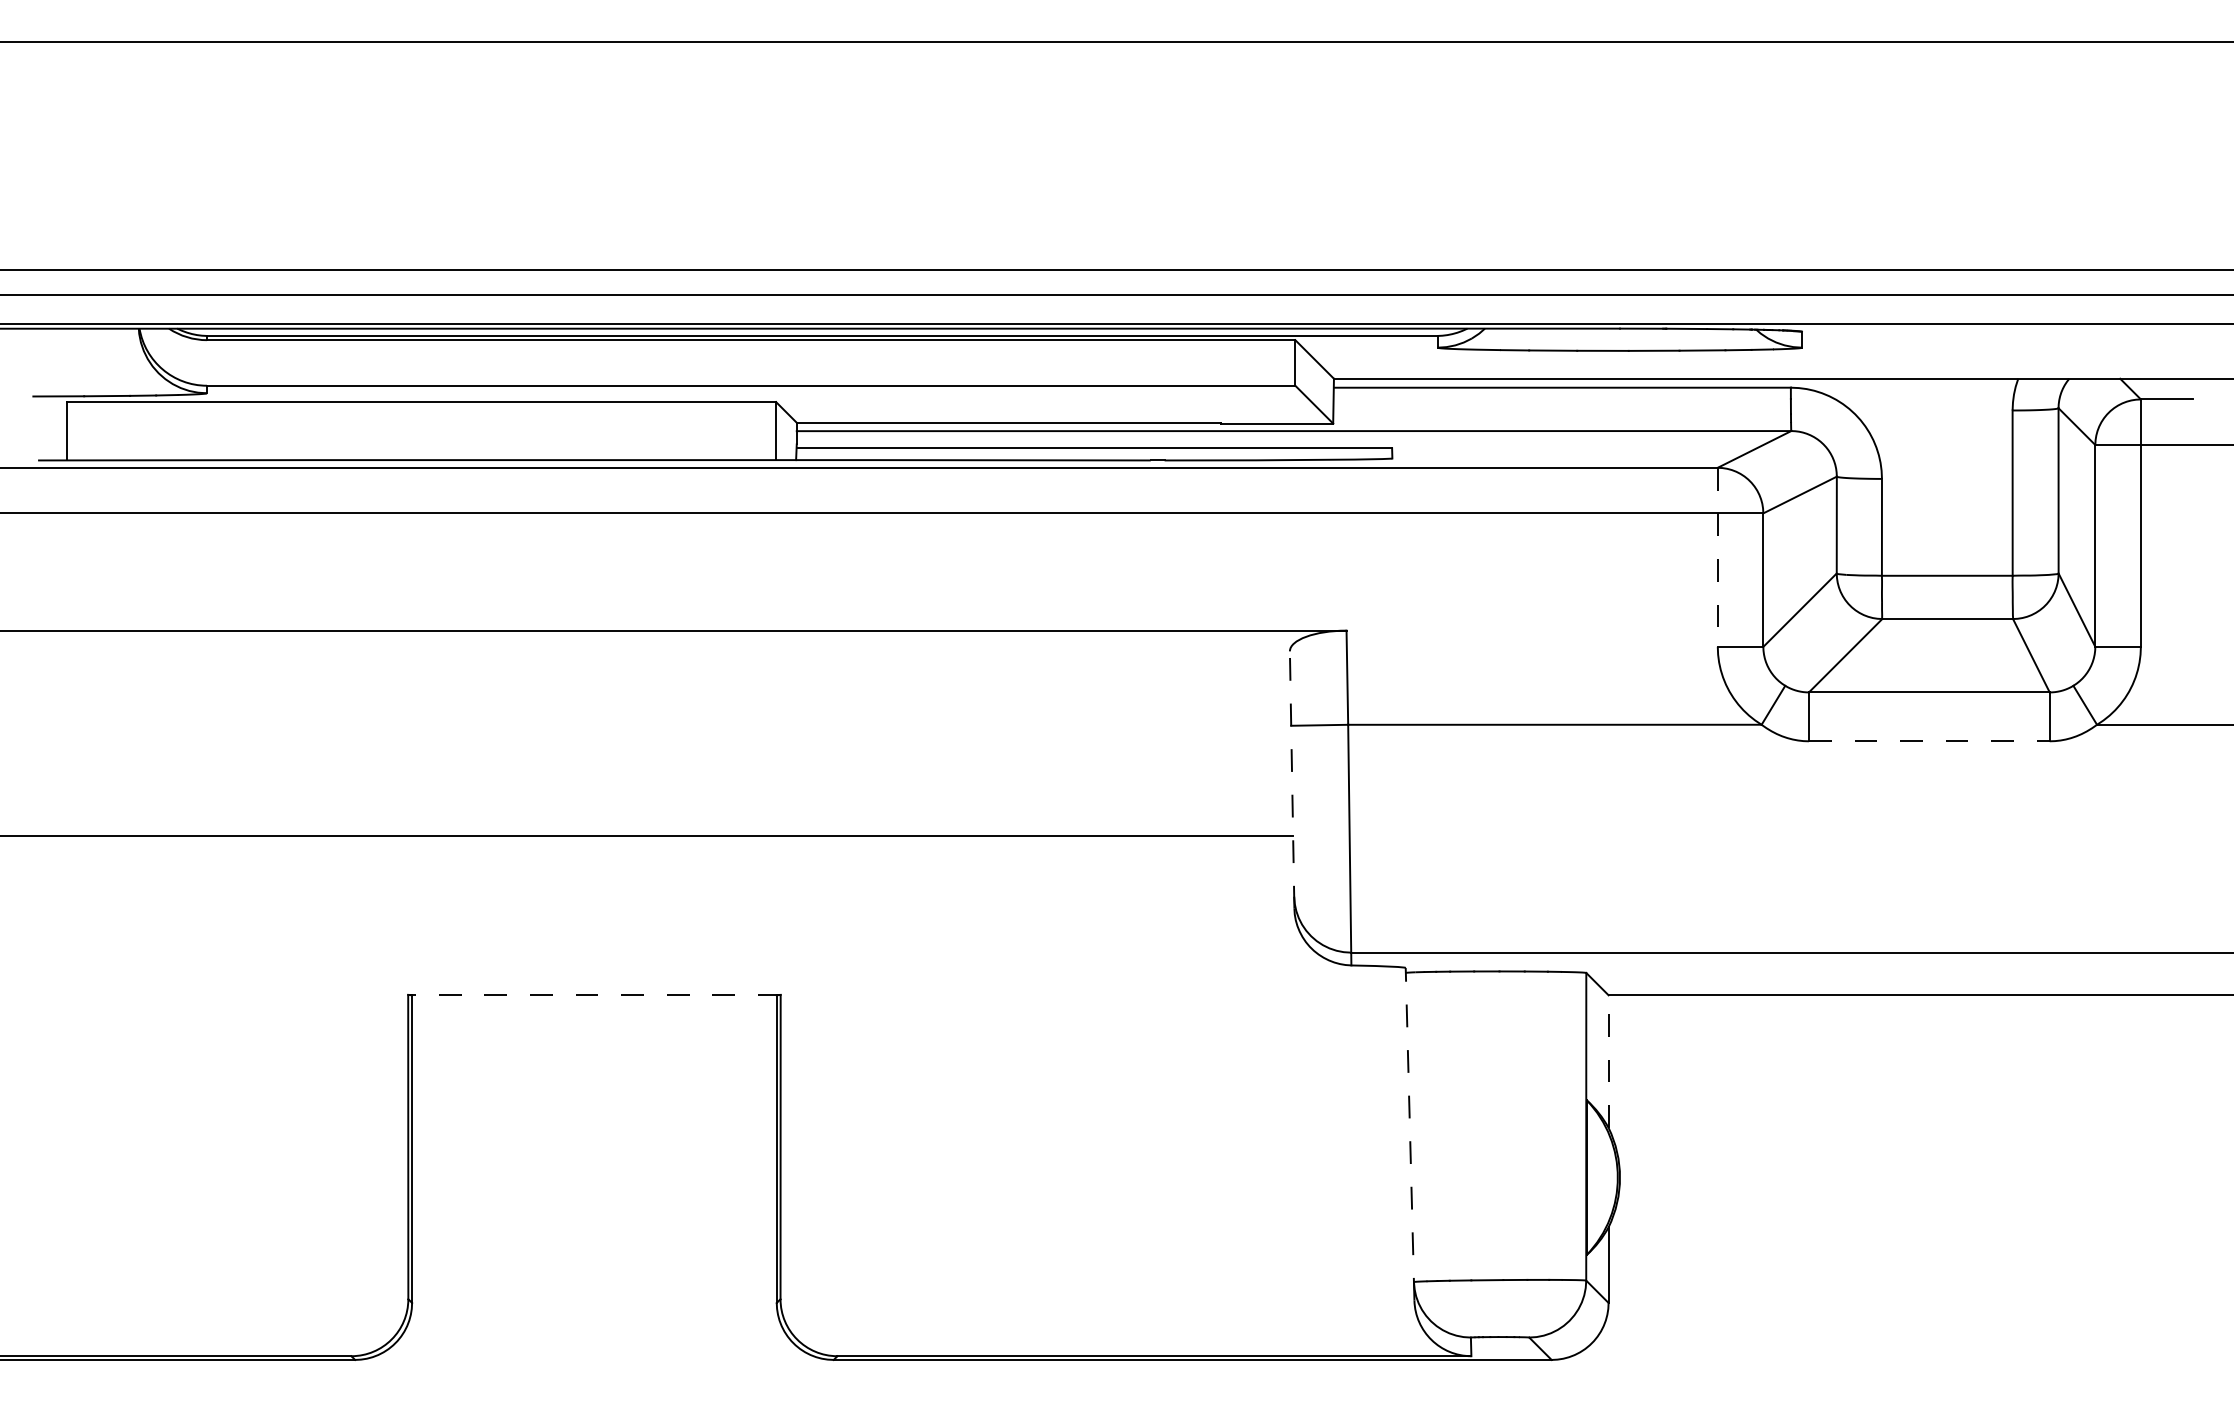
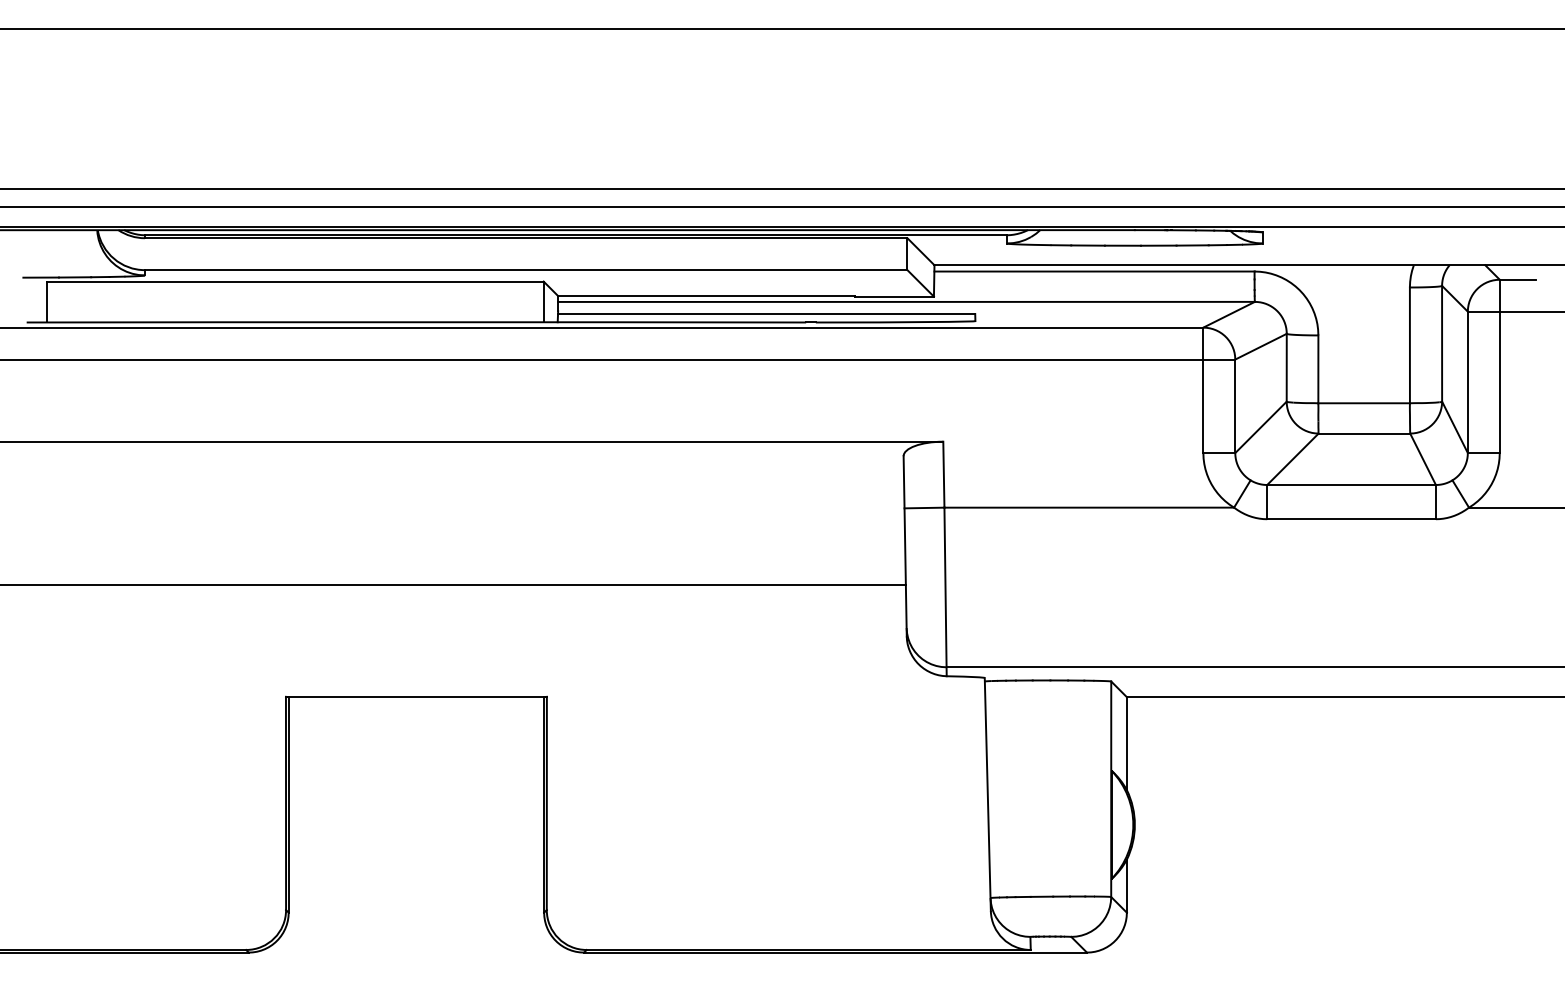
line: (1717, 557) -> (1203, 390), dashed -> solid
line: (1930, 741) -> (1352, 519), dashed -> solid
line: (1292, 778) -> (905, 545), dashed -> solid
line: (593, 994) -> (415, 696), dashed -> solid
line: (1608, 1061) -> (1126, 743), dashed -> solid
line: (1409, 1134) -> (987, 794), dashed -> solid

